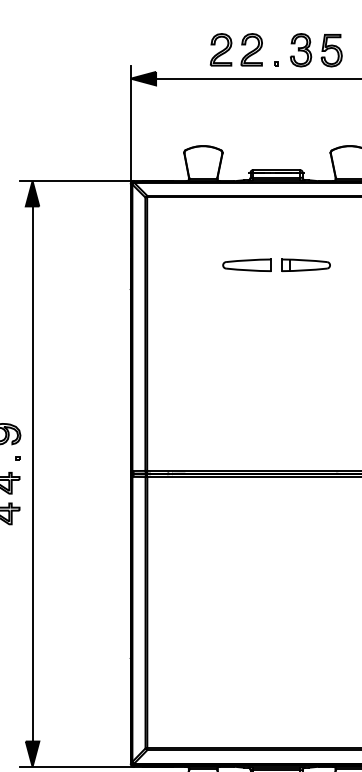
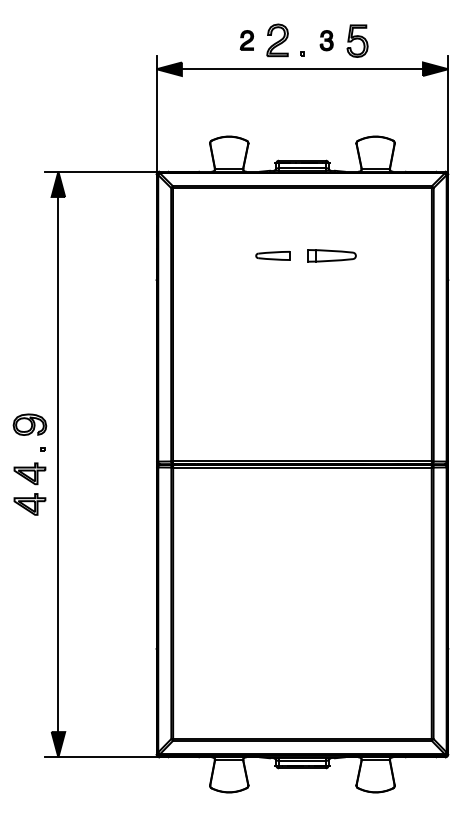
part: (220, 49) -> (246, 40), size x0.6
part: (300, 49) -> (326, 40), size x0.6
part: (246, 264) -> (272, 255), size x0.7

